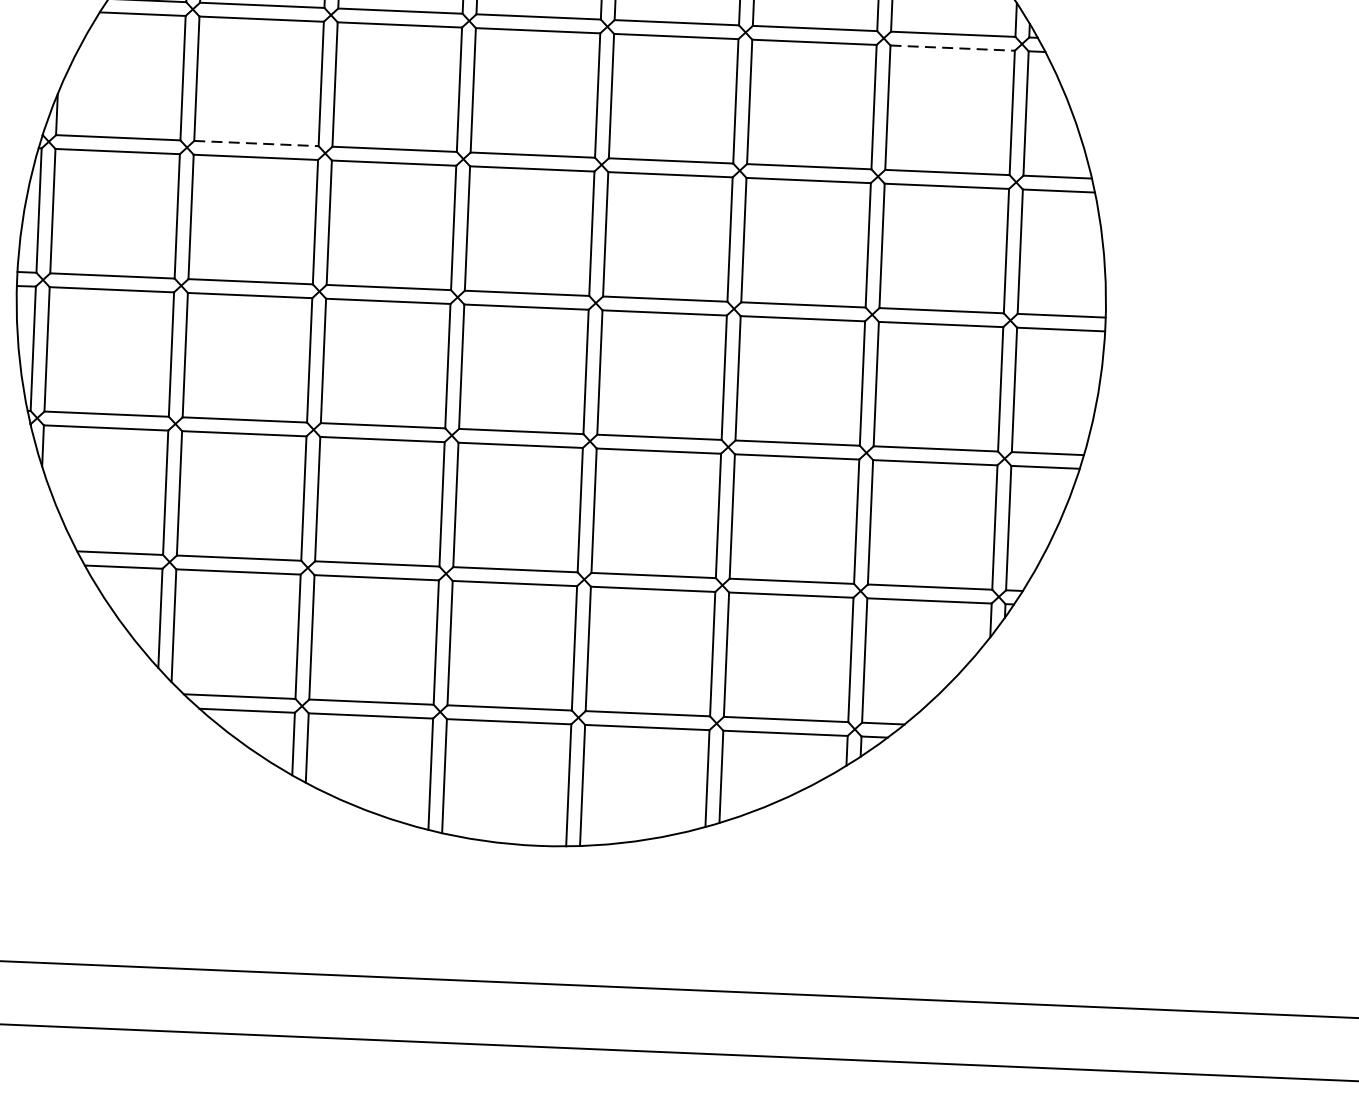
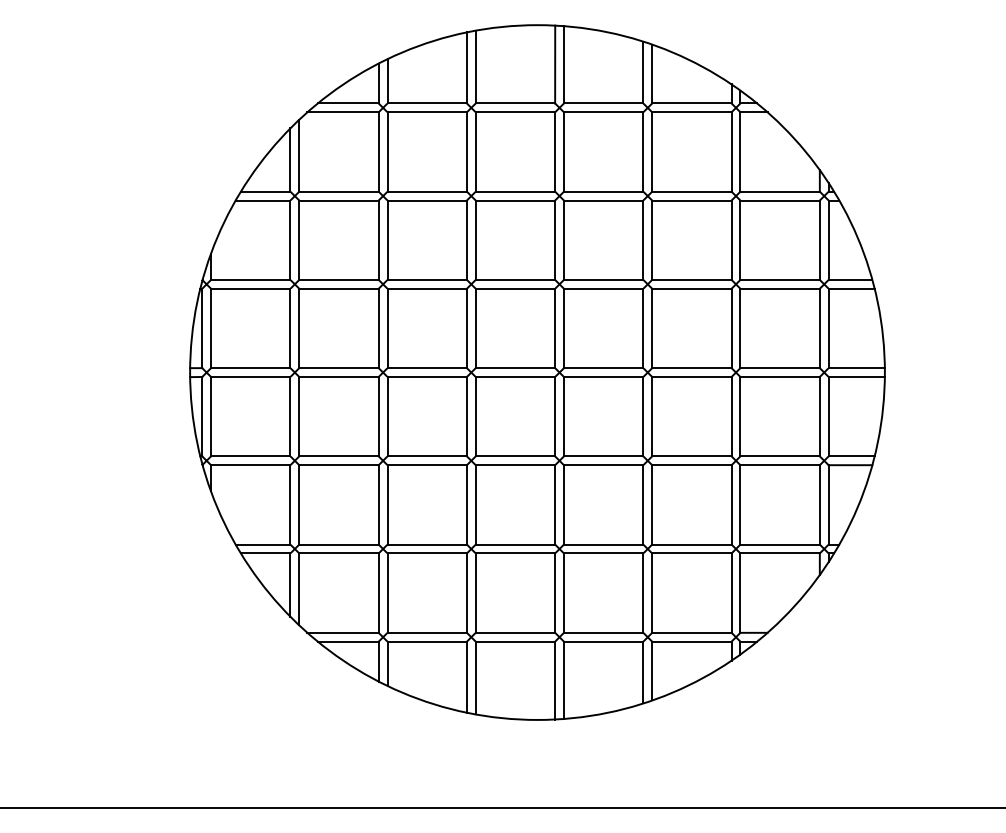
line: (953, 48) -> (780, 200), dashed -> solid
line: (257, 142) -> (339, 279), dashed -> solid

